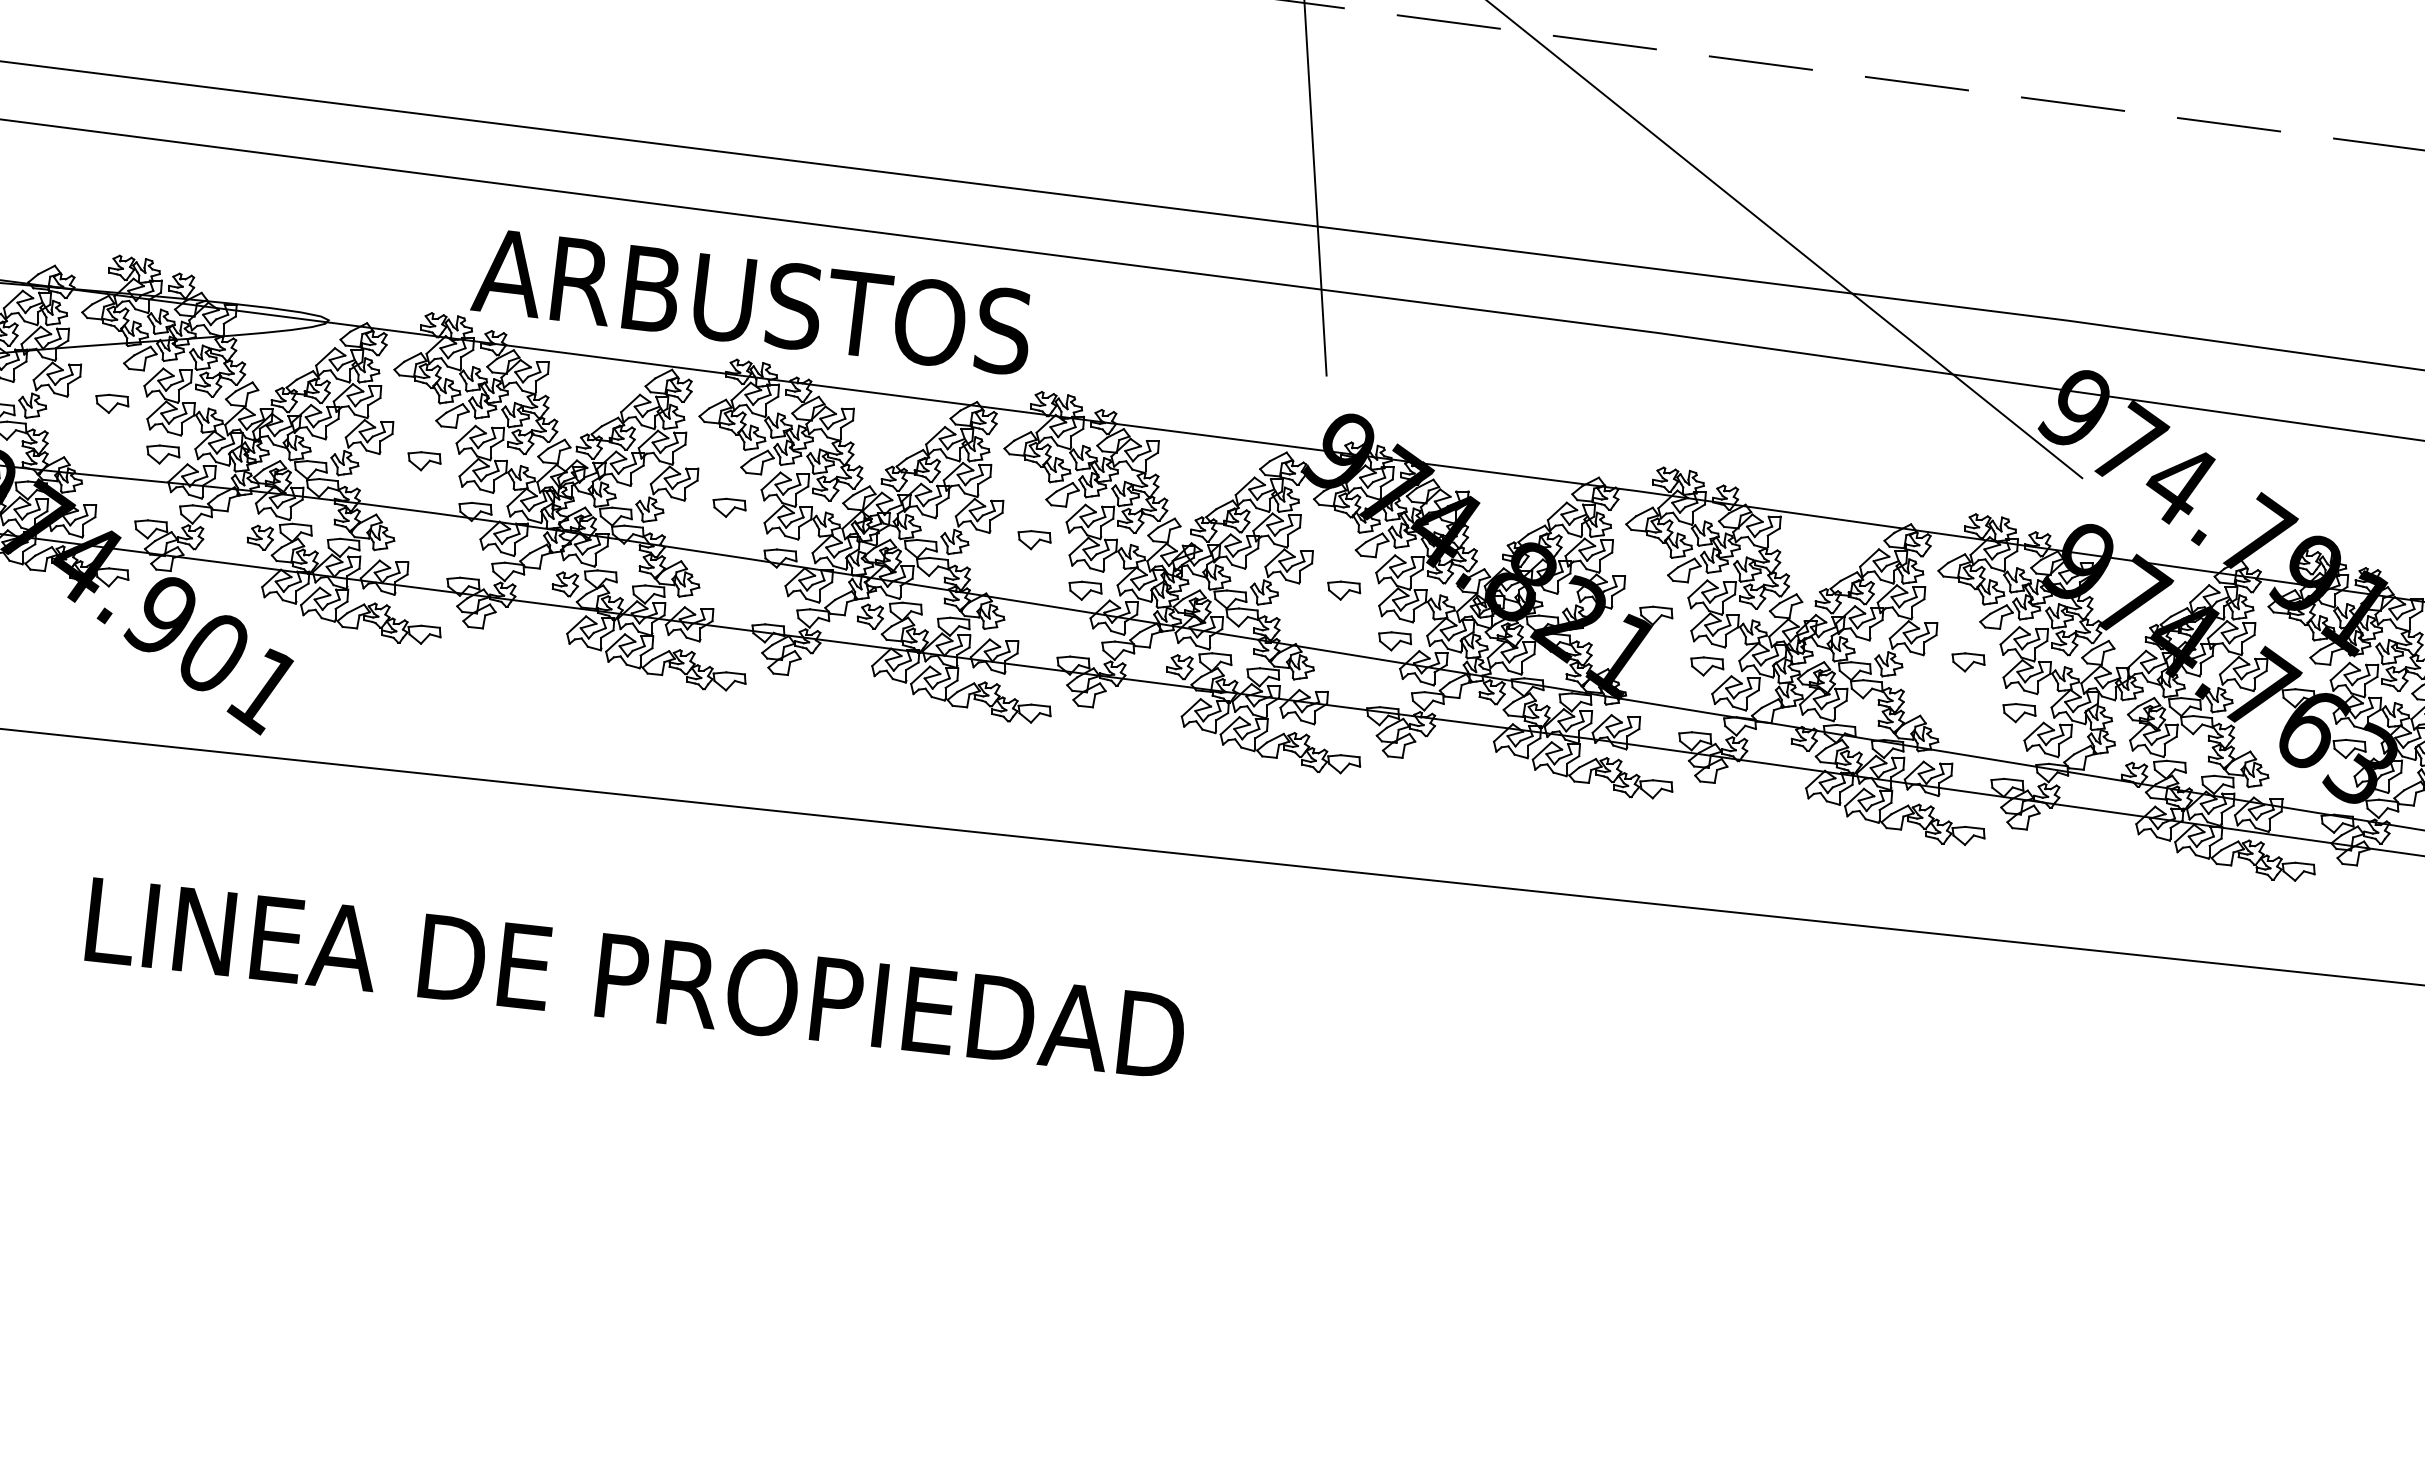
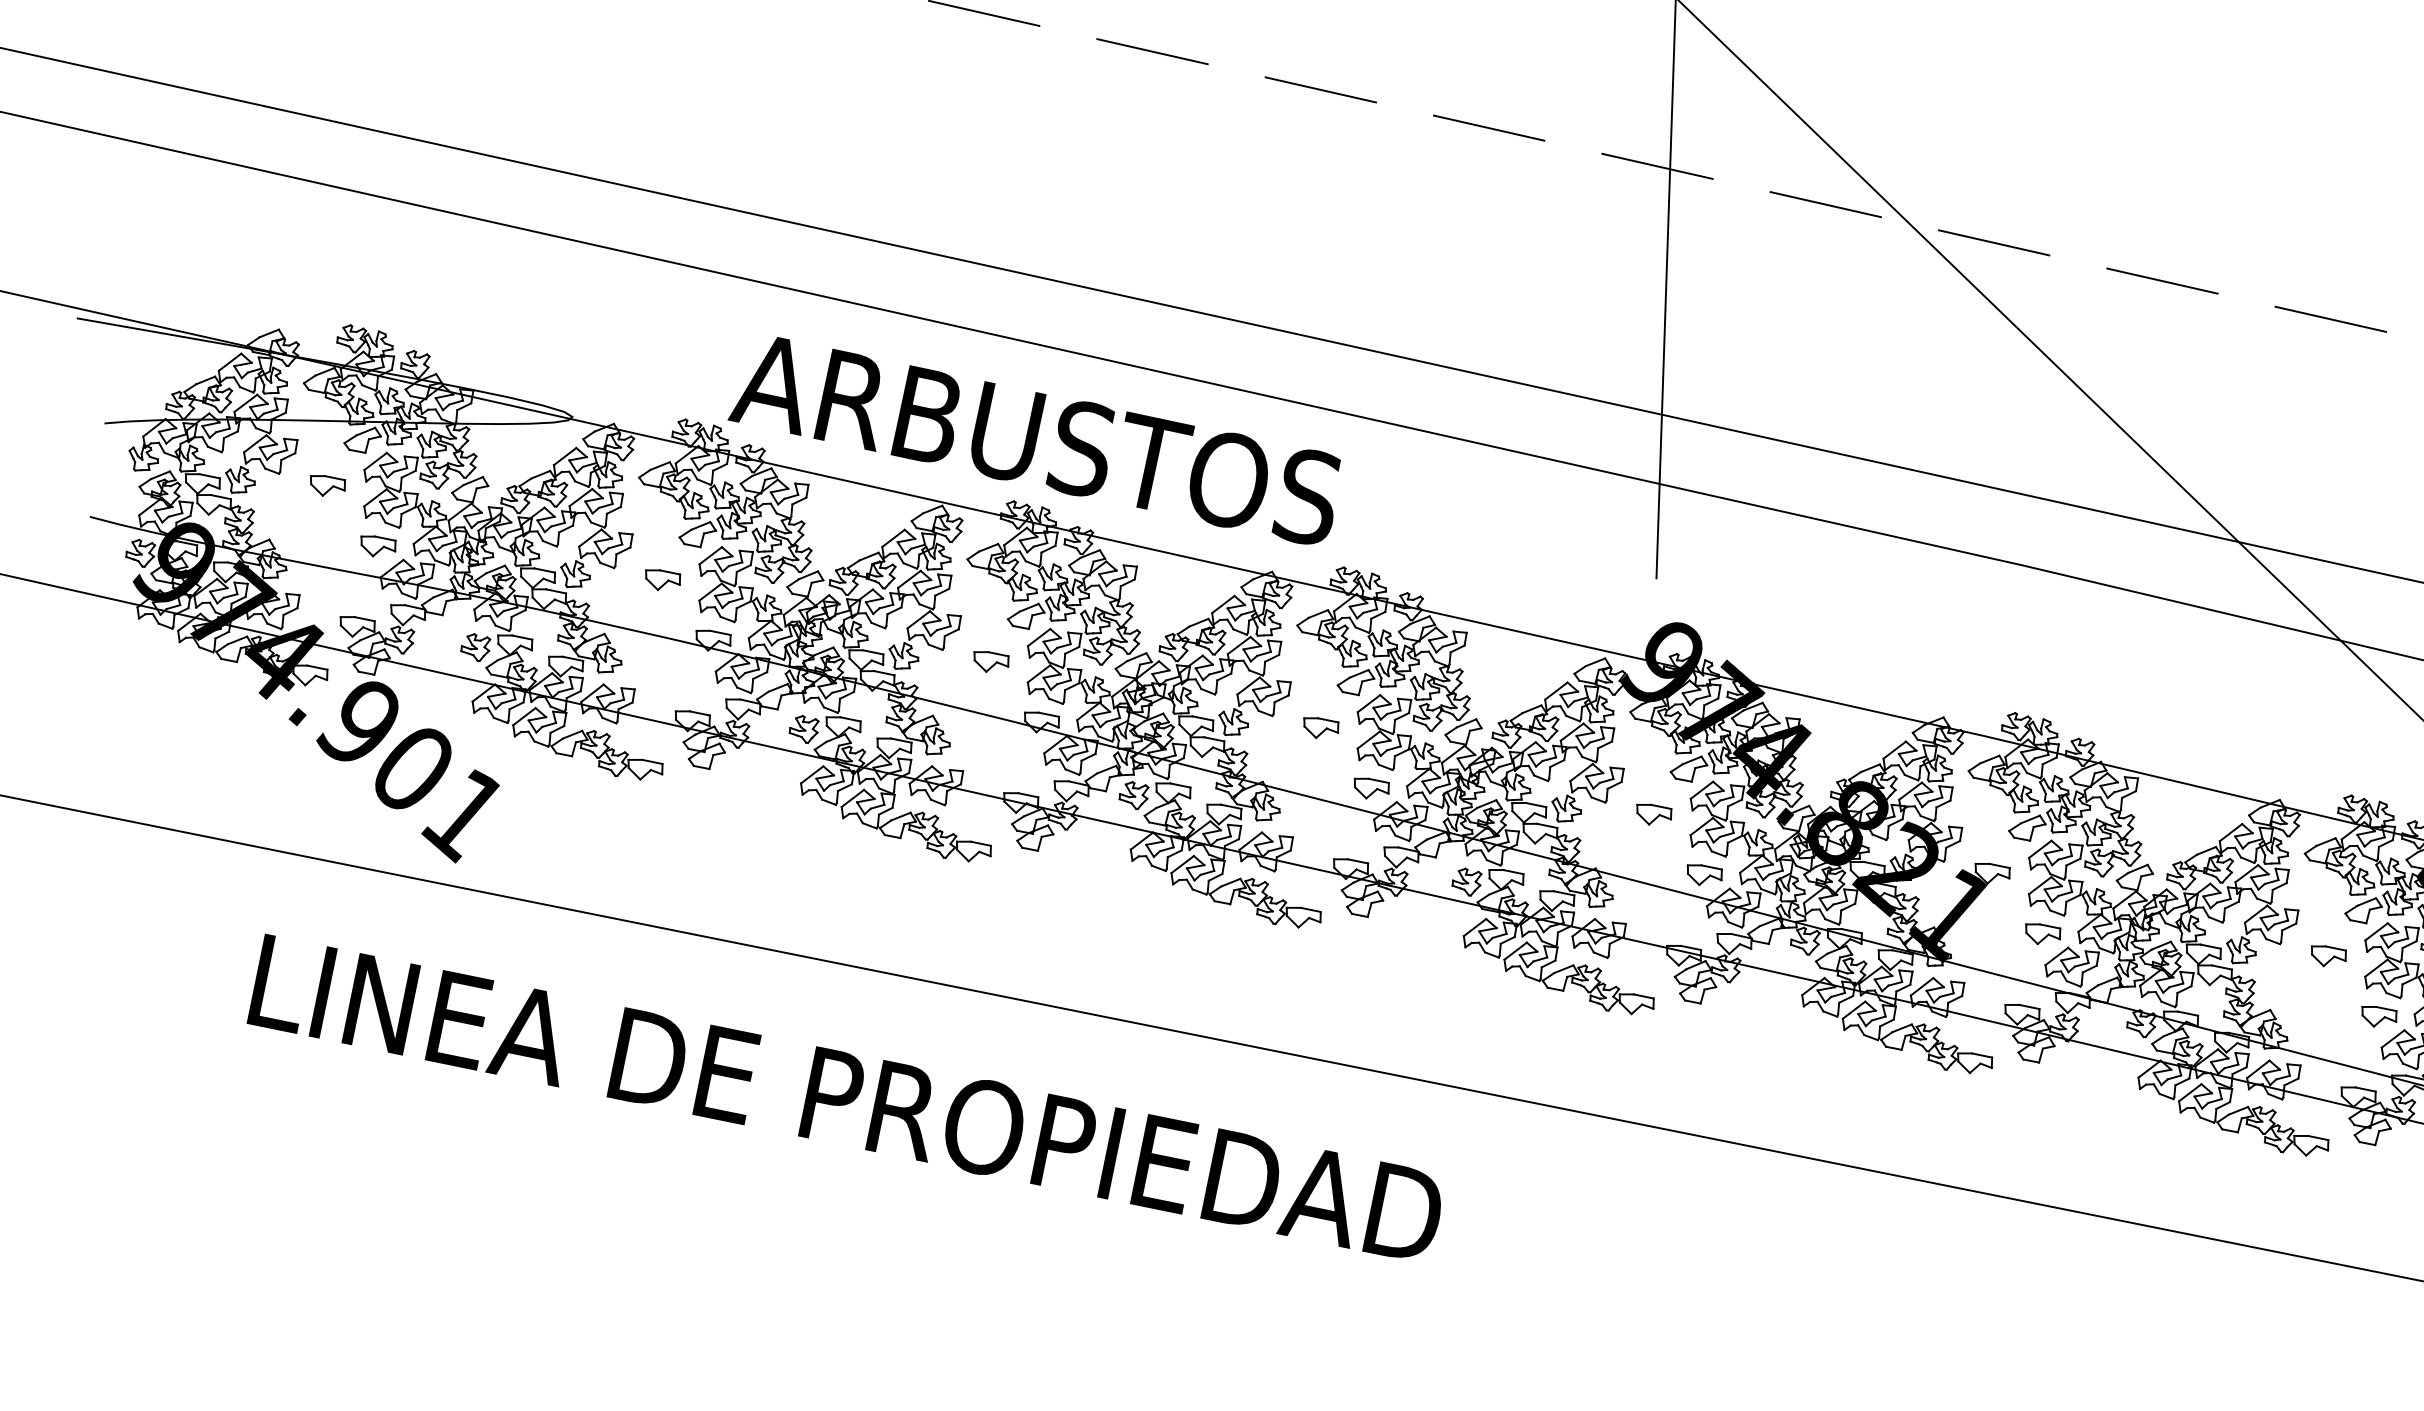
text: (633, 976) -> (844, 1096), moved

